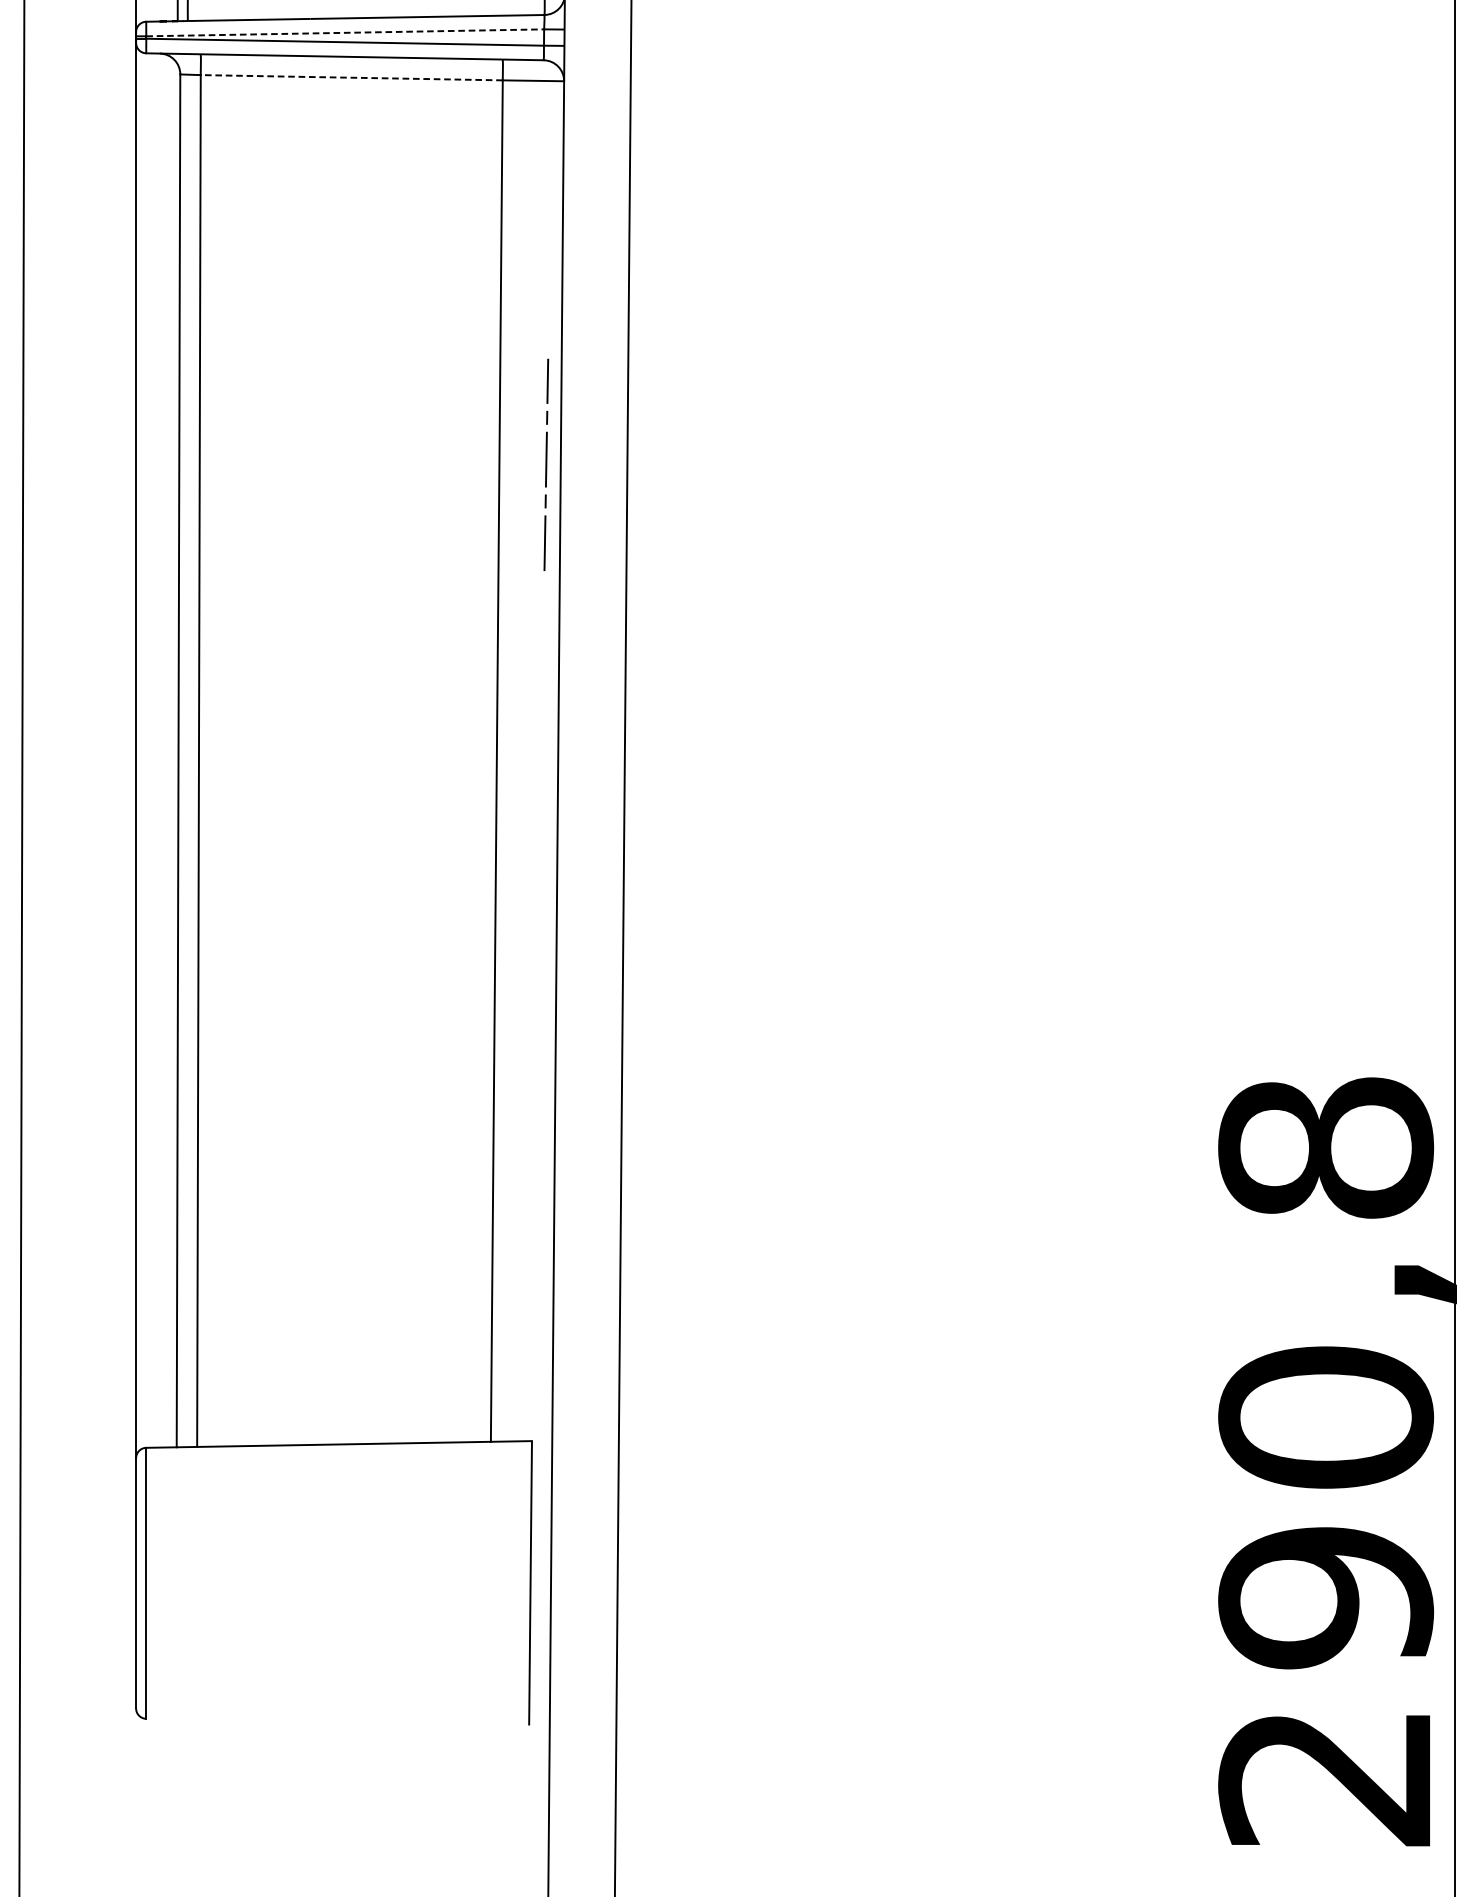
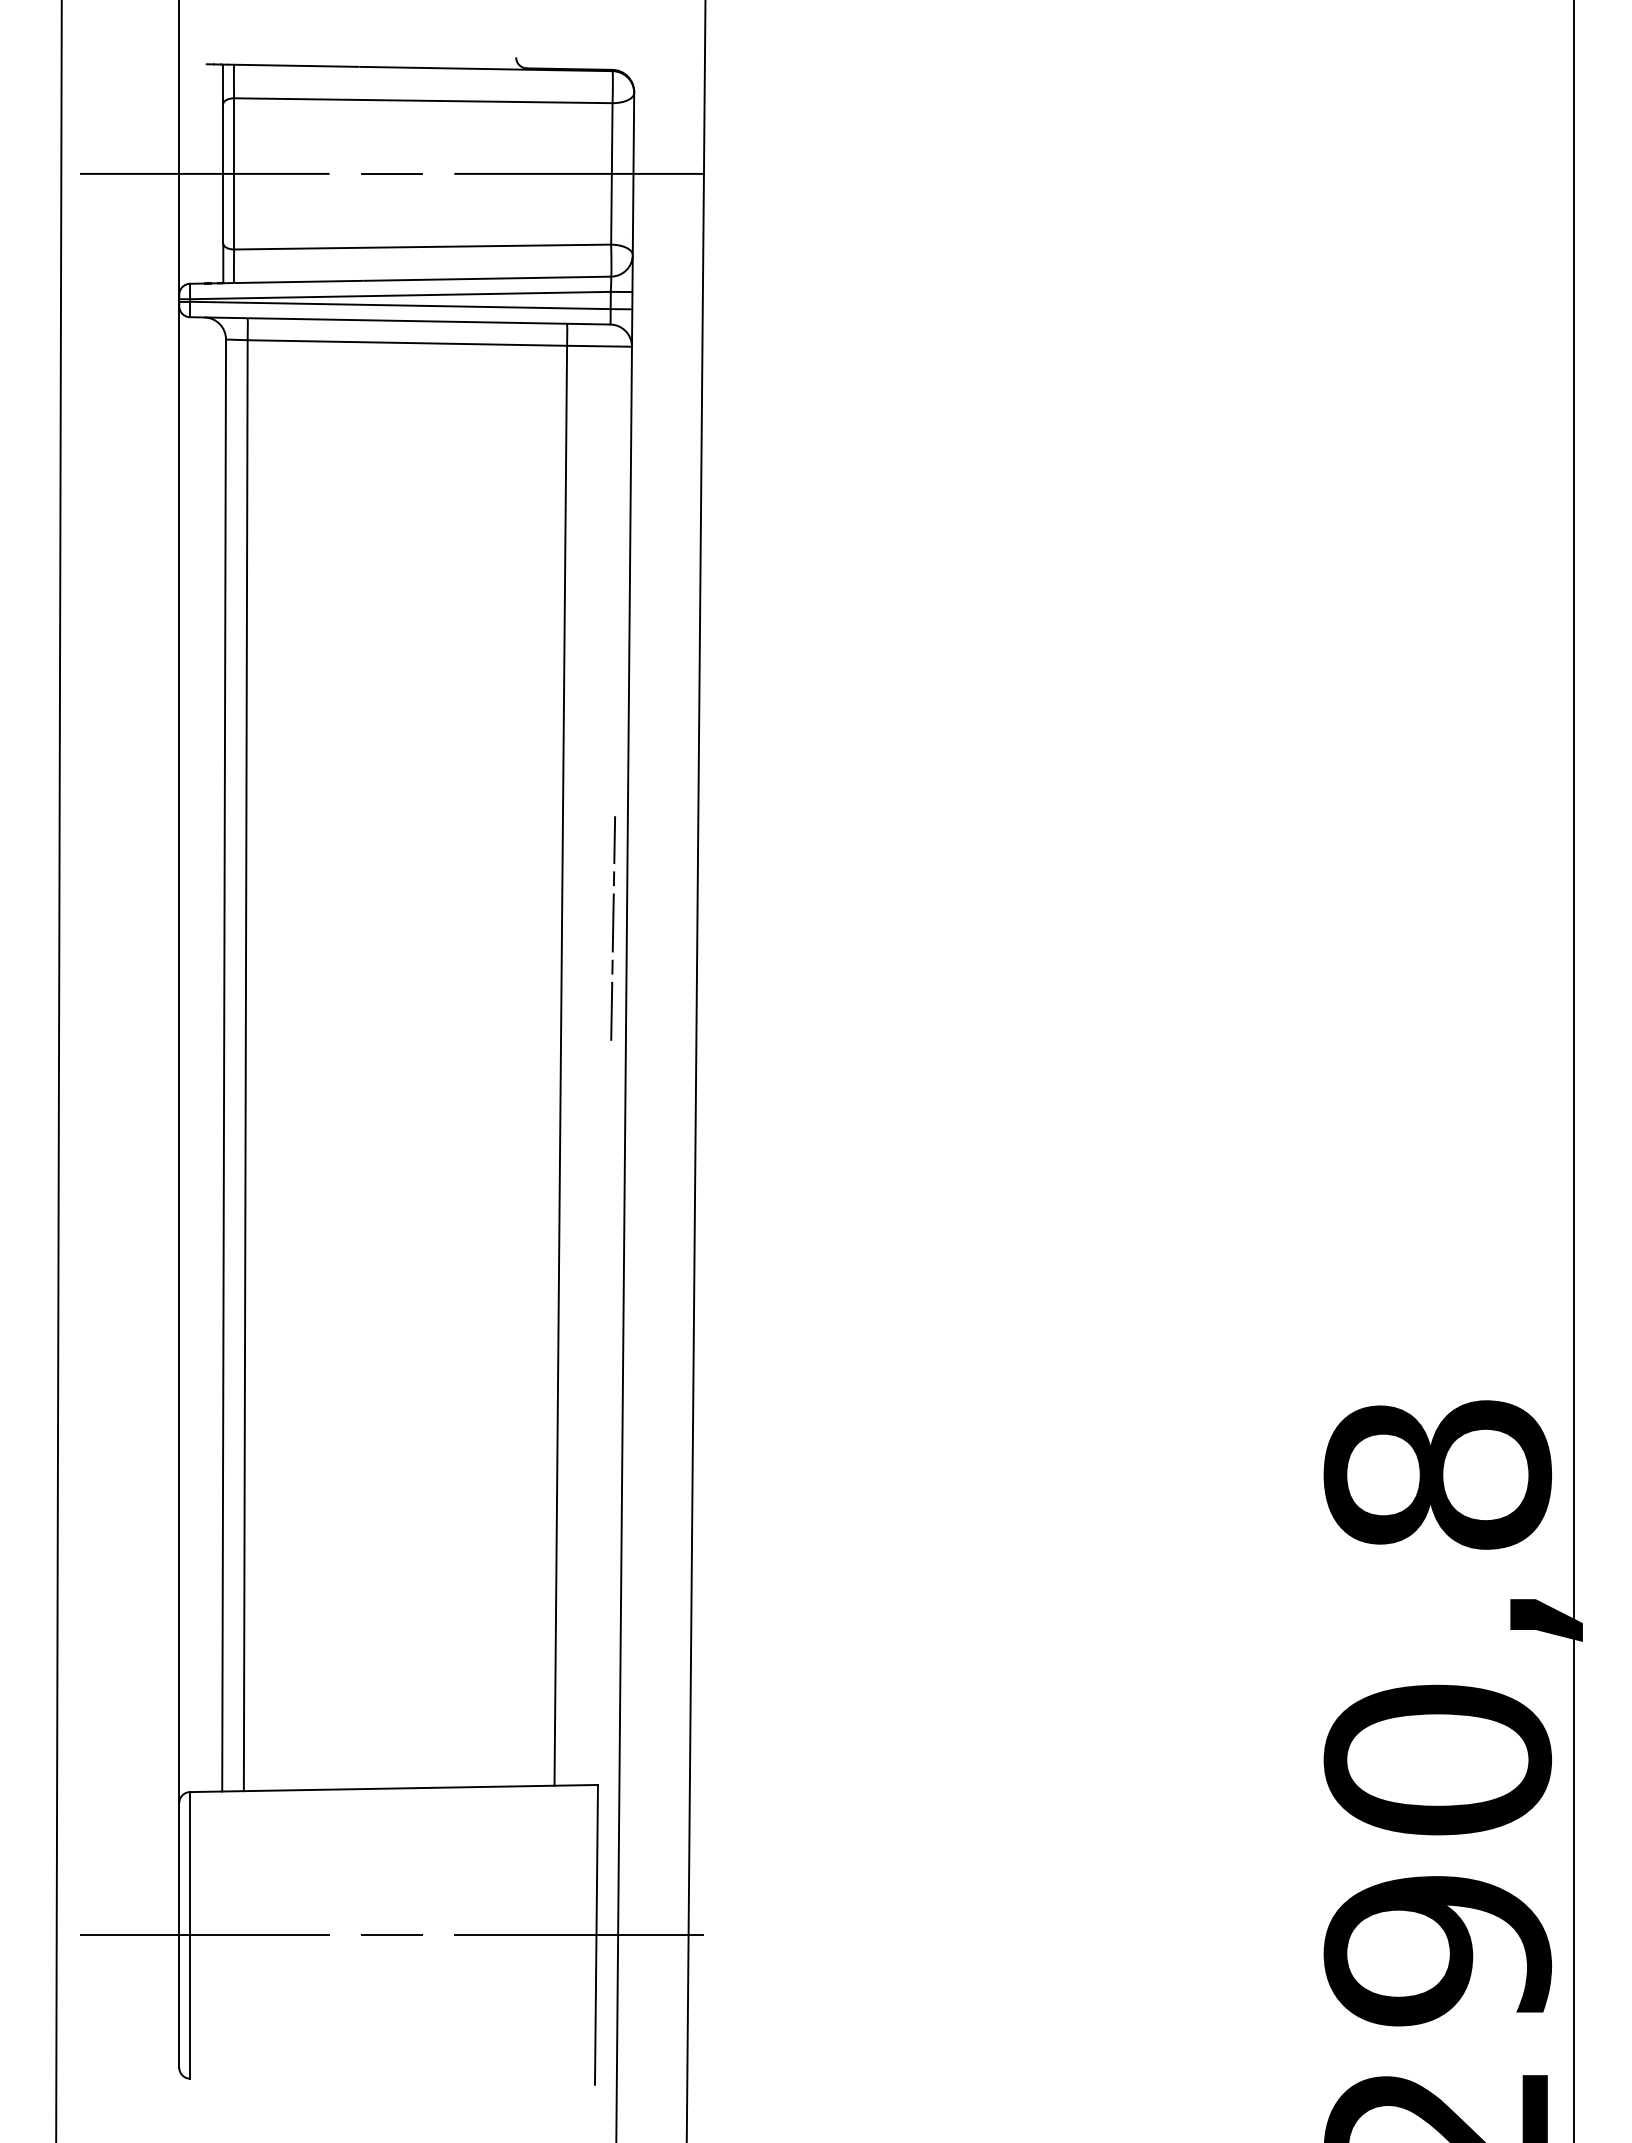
line: (345, 32) -> (400, 295), dashed -> solid
line: (351, 78) -> (407, 343), dashed -> solid
line: (545, 464) -> (612, 928), moved
line: (338, 1583) -> (393, 1935), added

